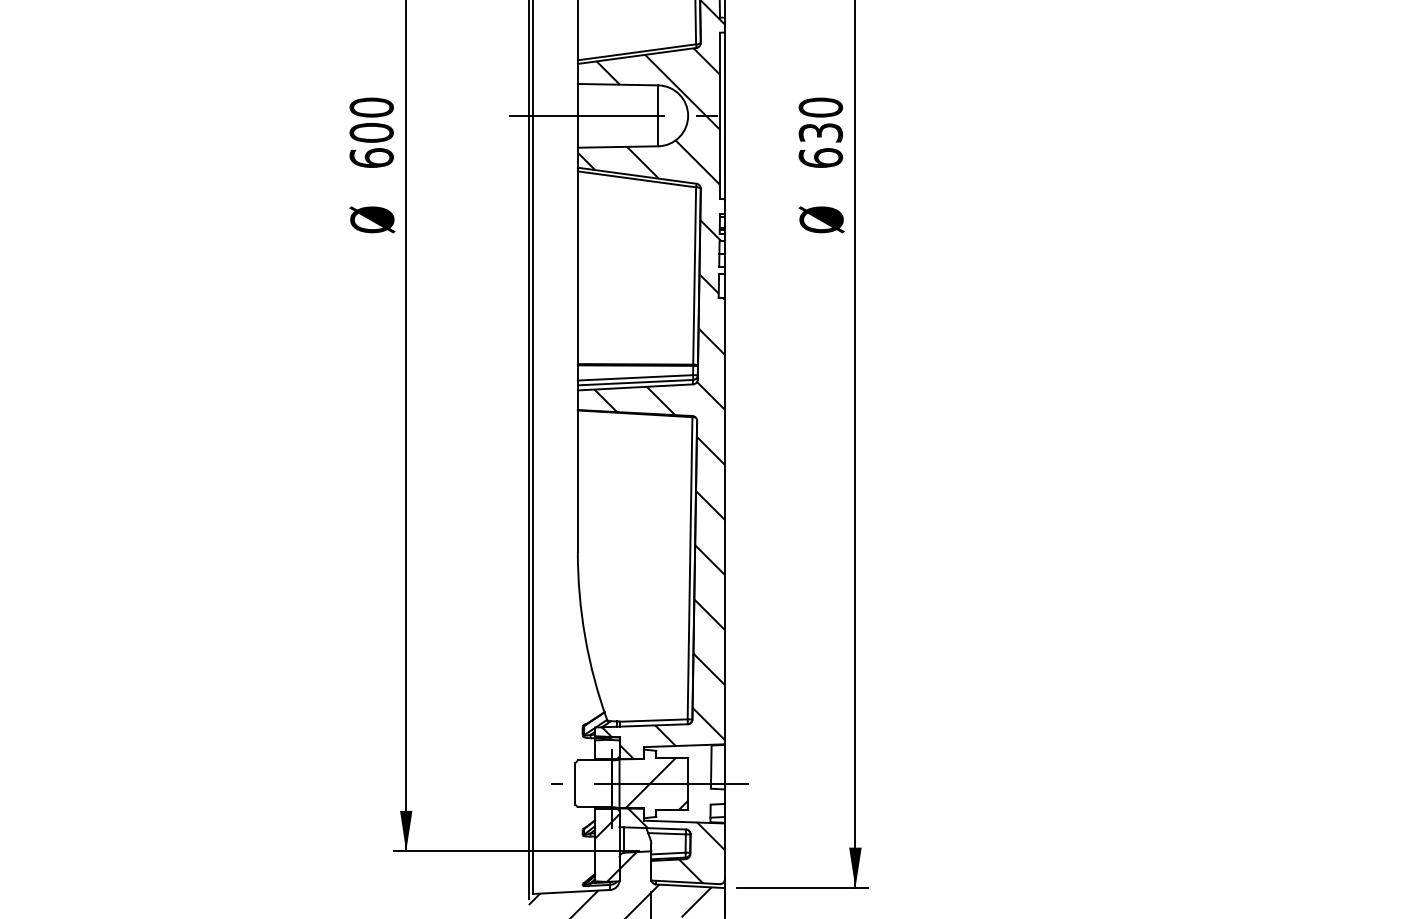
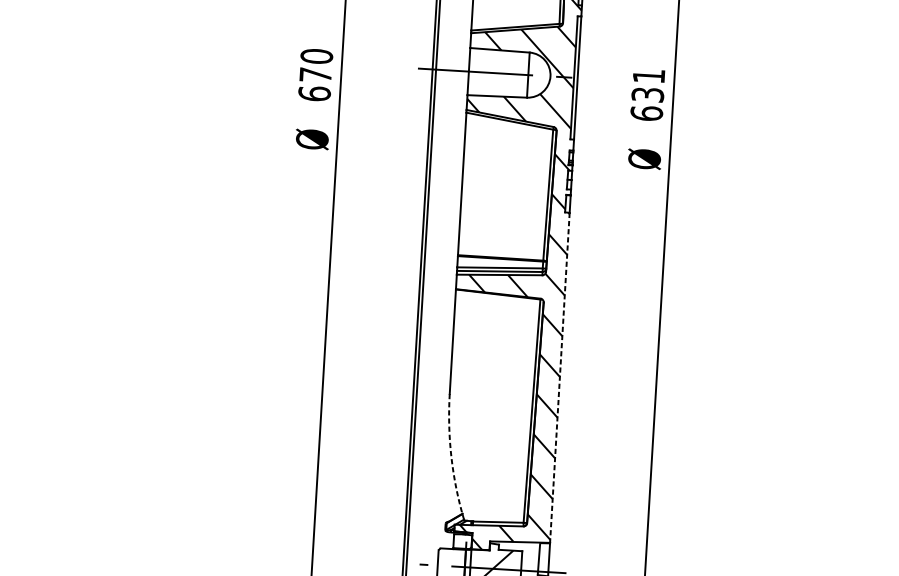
text: (820, 107) -> (648, 76), 630 -> 631
text: (371, 132) -> (315, 74), 600 -> 670
line: (724, 521) -> (559, 378), solid -> dashed
arc: (585, 637) -> (451, 457), solid -> dashed

